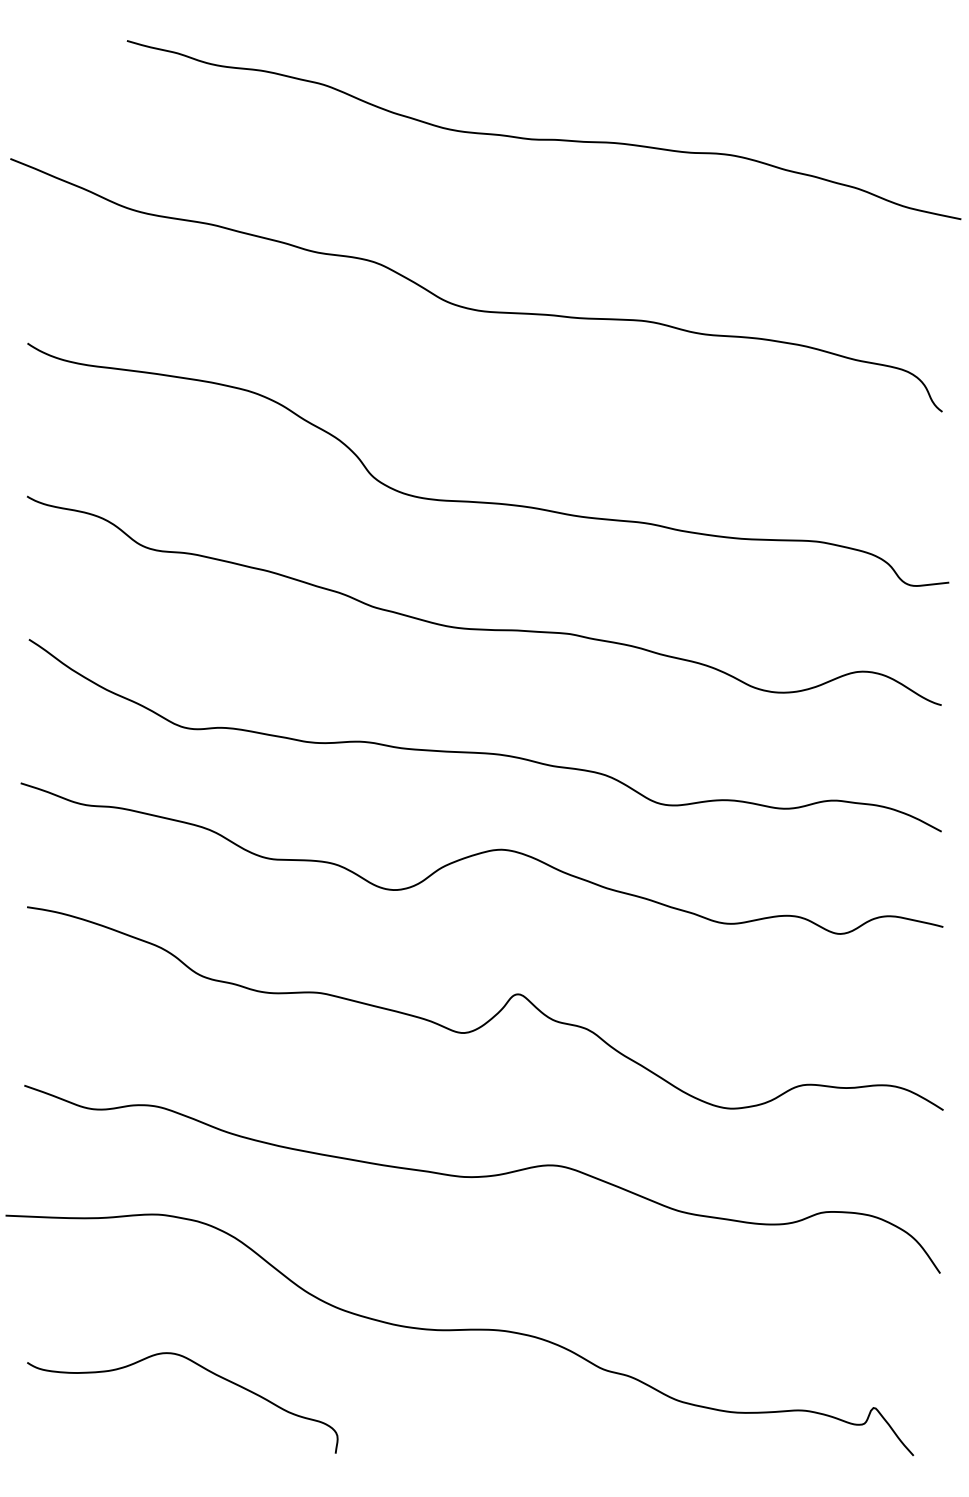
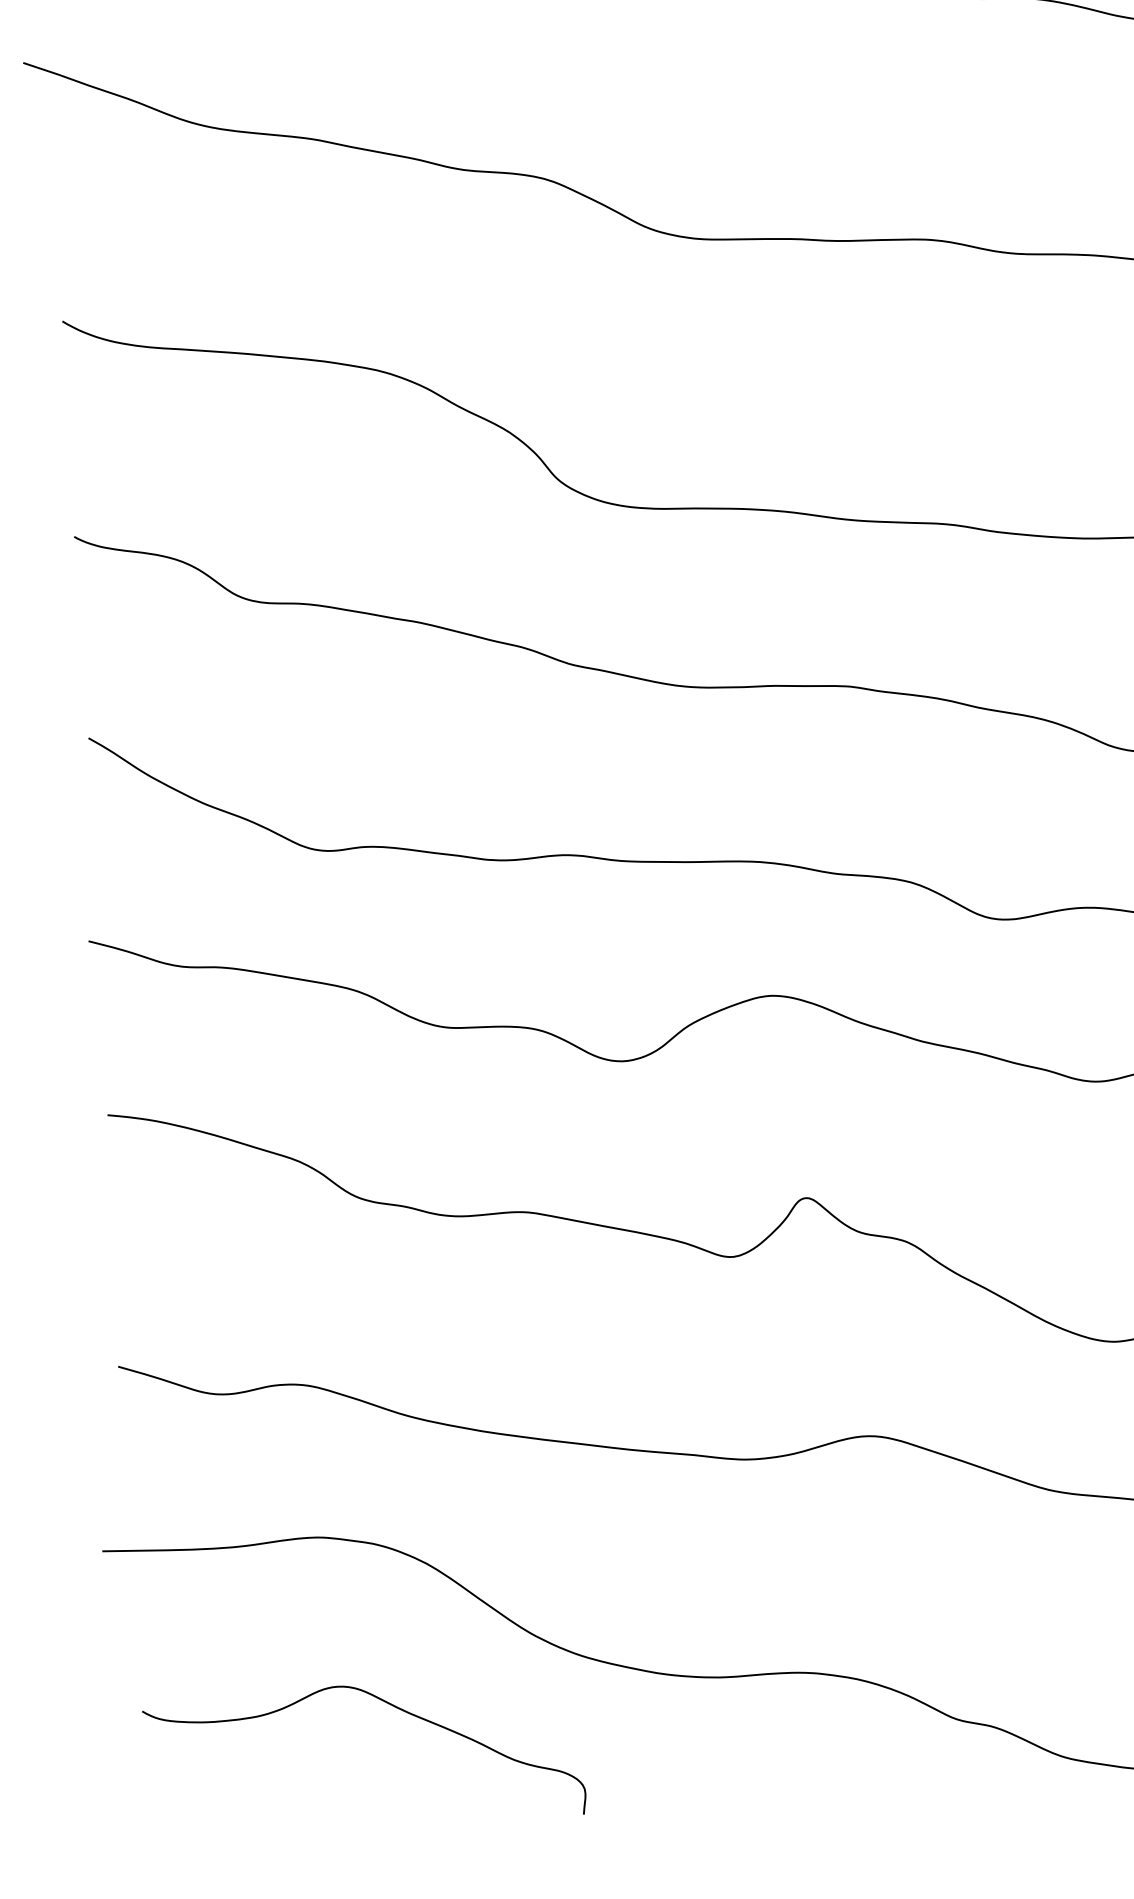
curve: (200, 1367) -> (386, 1704), moved

